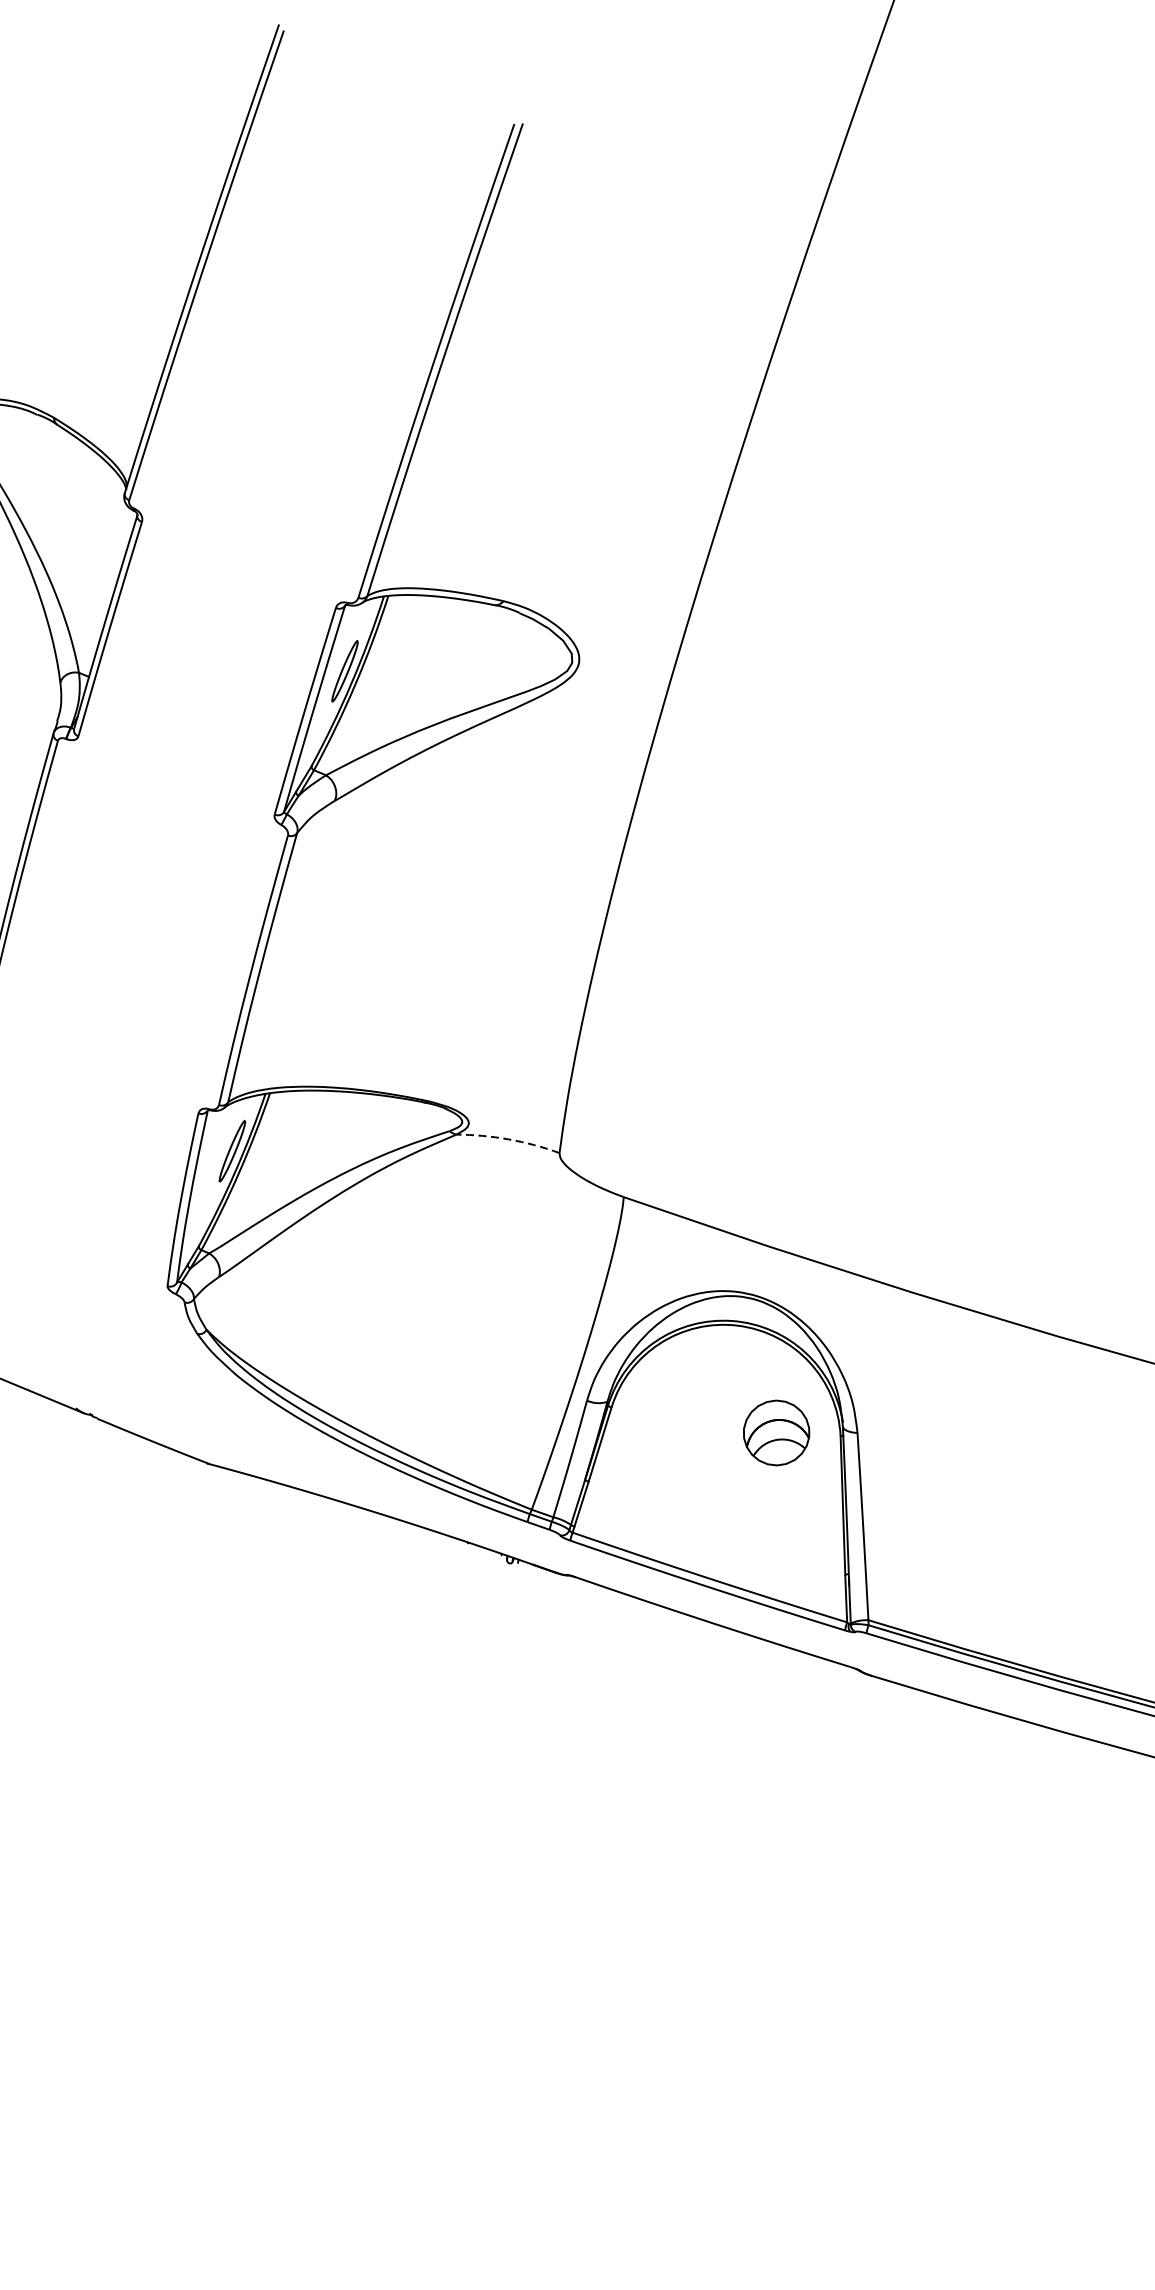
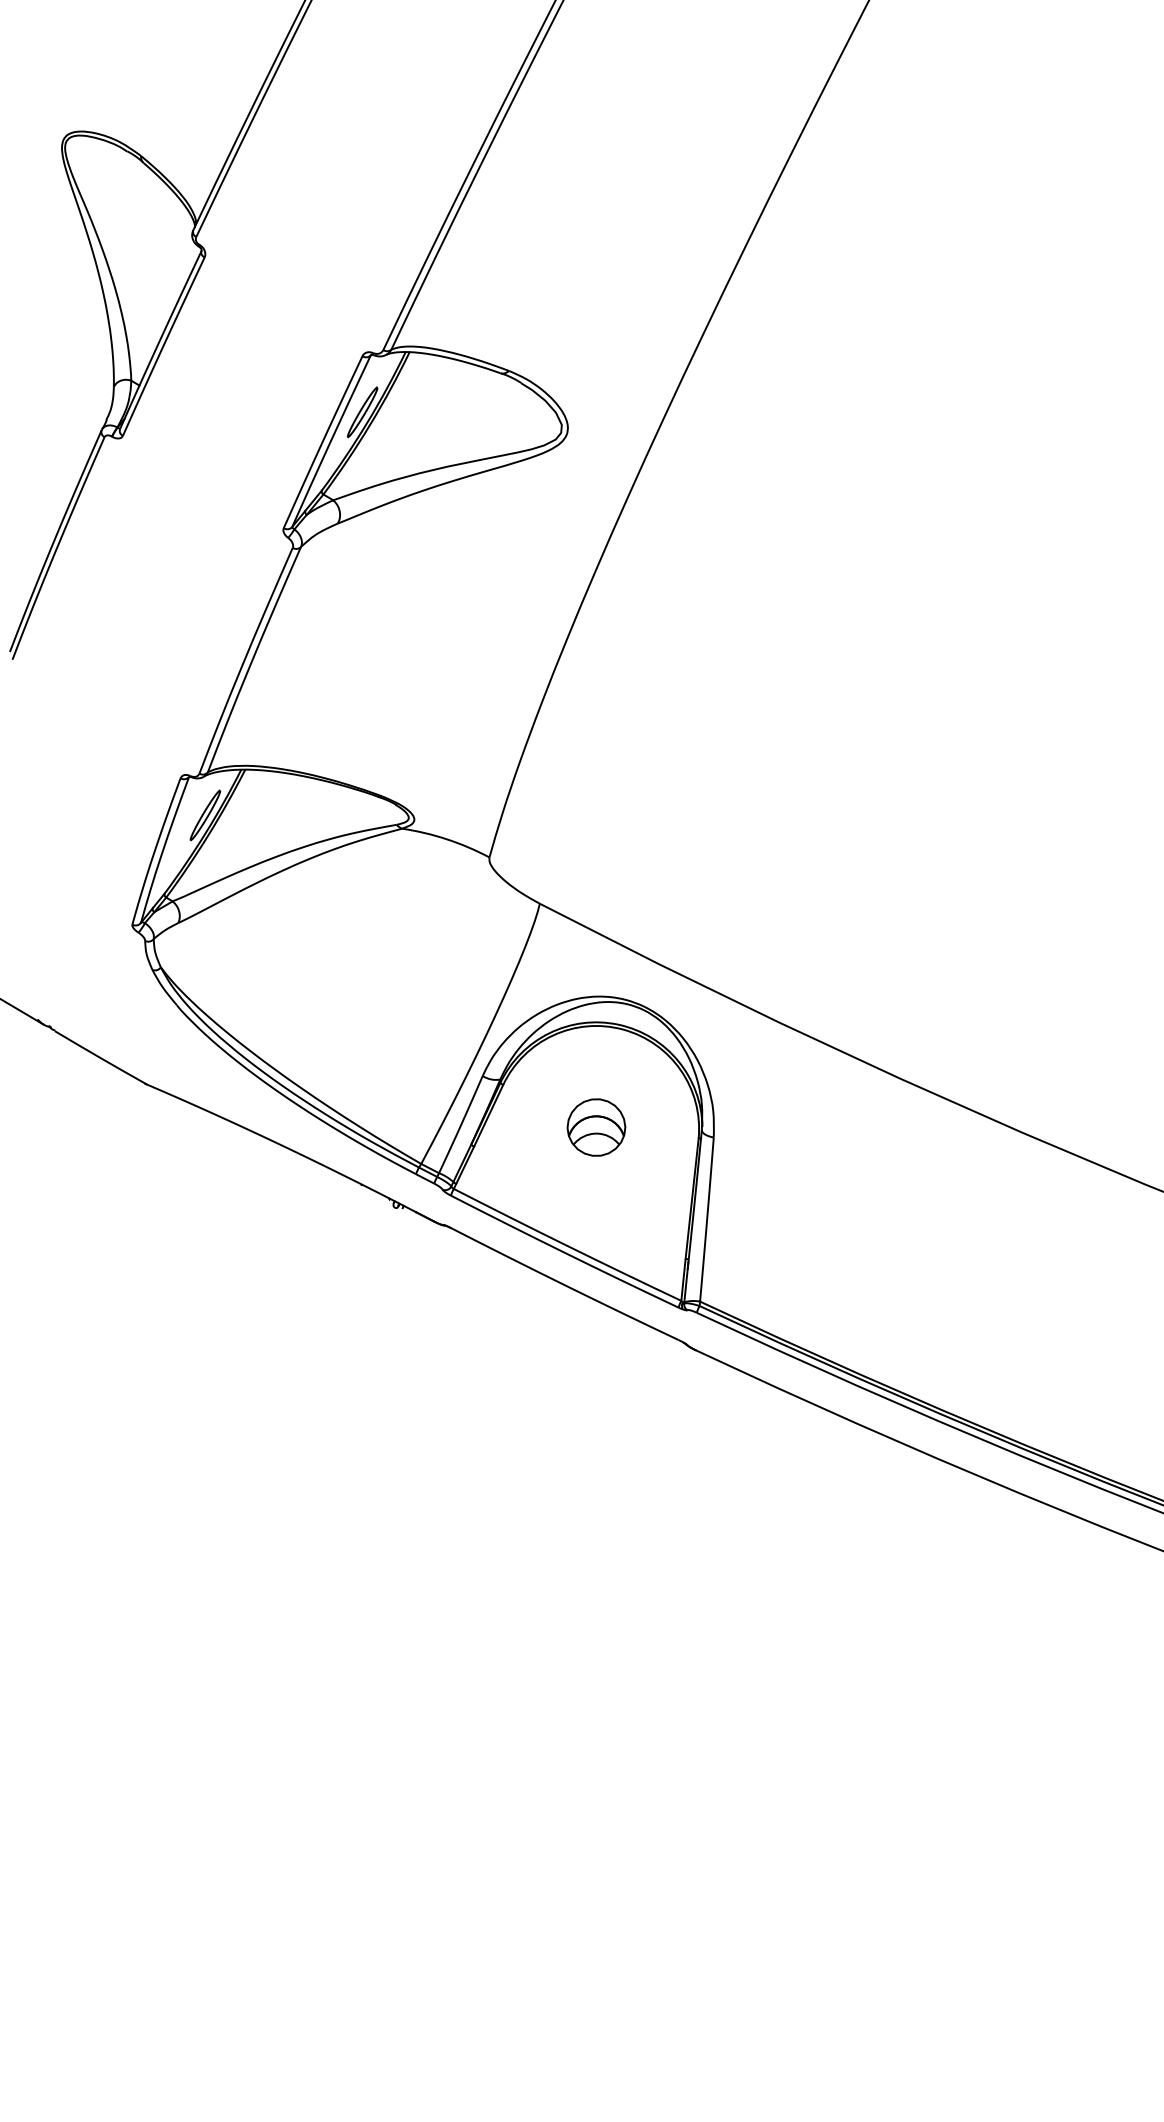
arc: (509, 1139) -> (447, 839), dashed -> solid
part: (776, 1432) -> (596, 1127), moved

